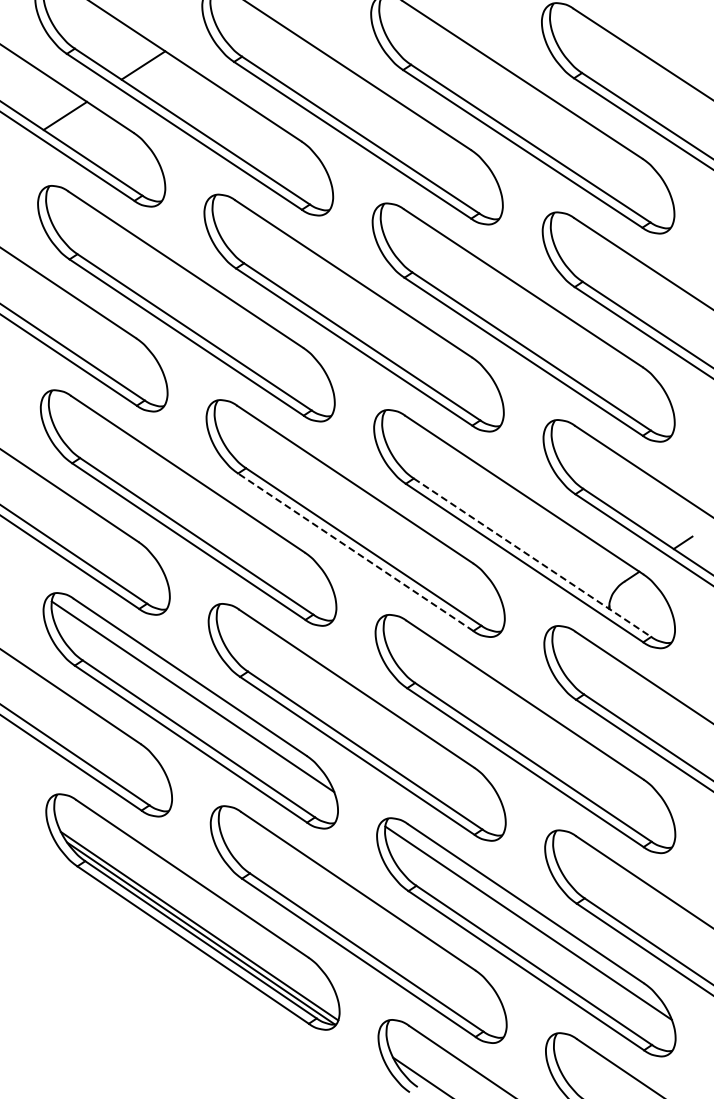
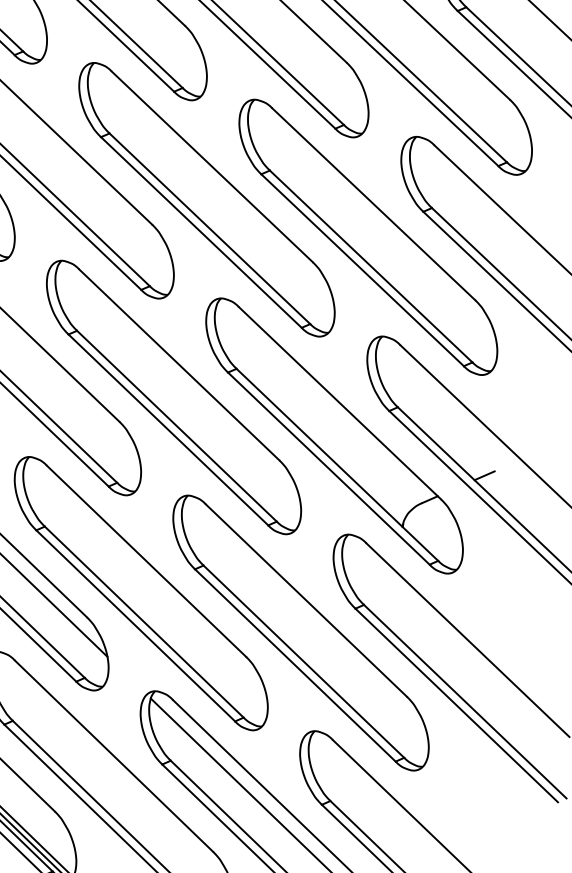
line: (355, 552) -> (168, 430), dashed -> solid
line: (532, 557) -> (337, 464), dashed -> solid

